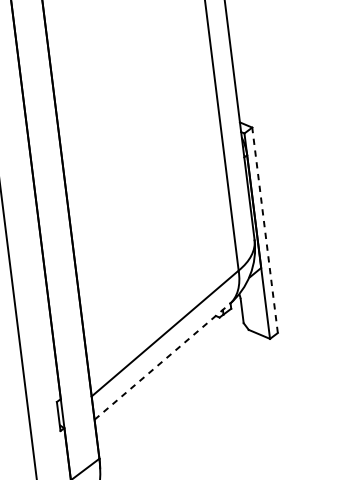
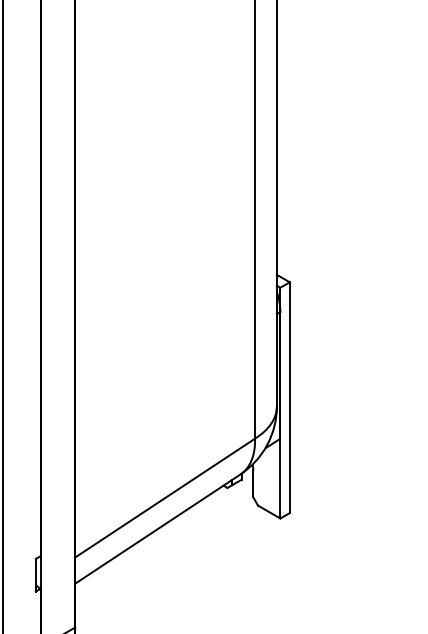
line: (264, 230) -> (289, 397), dashed -> solid
line: (162, 361) -> (158, 528), dashed -> solid

